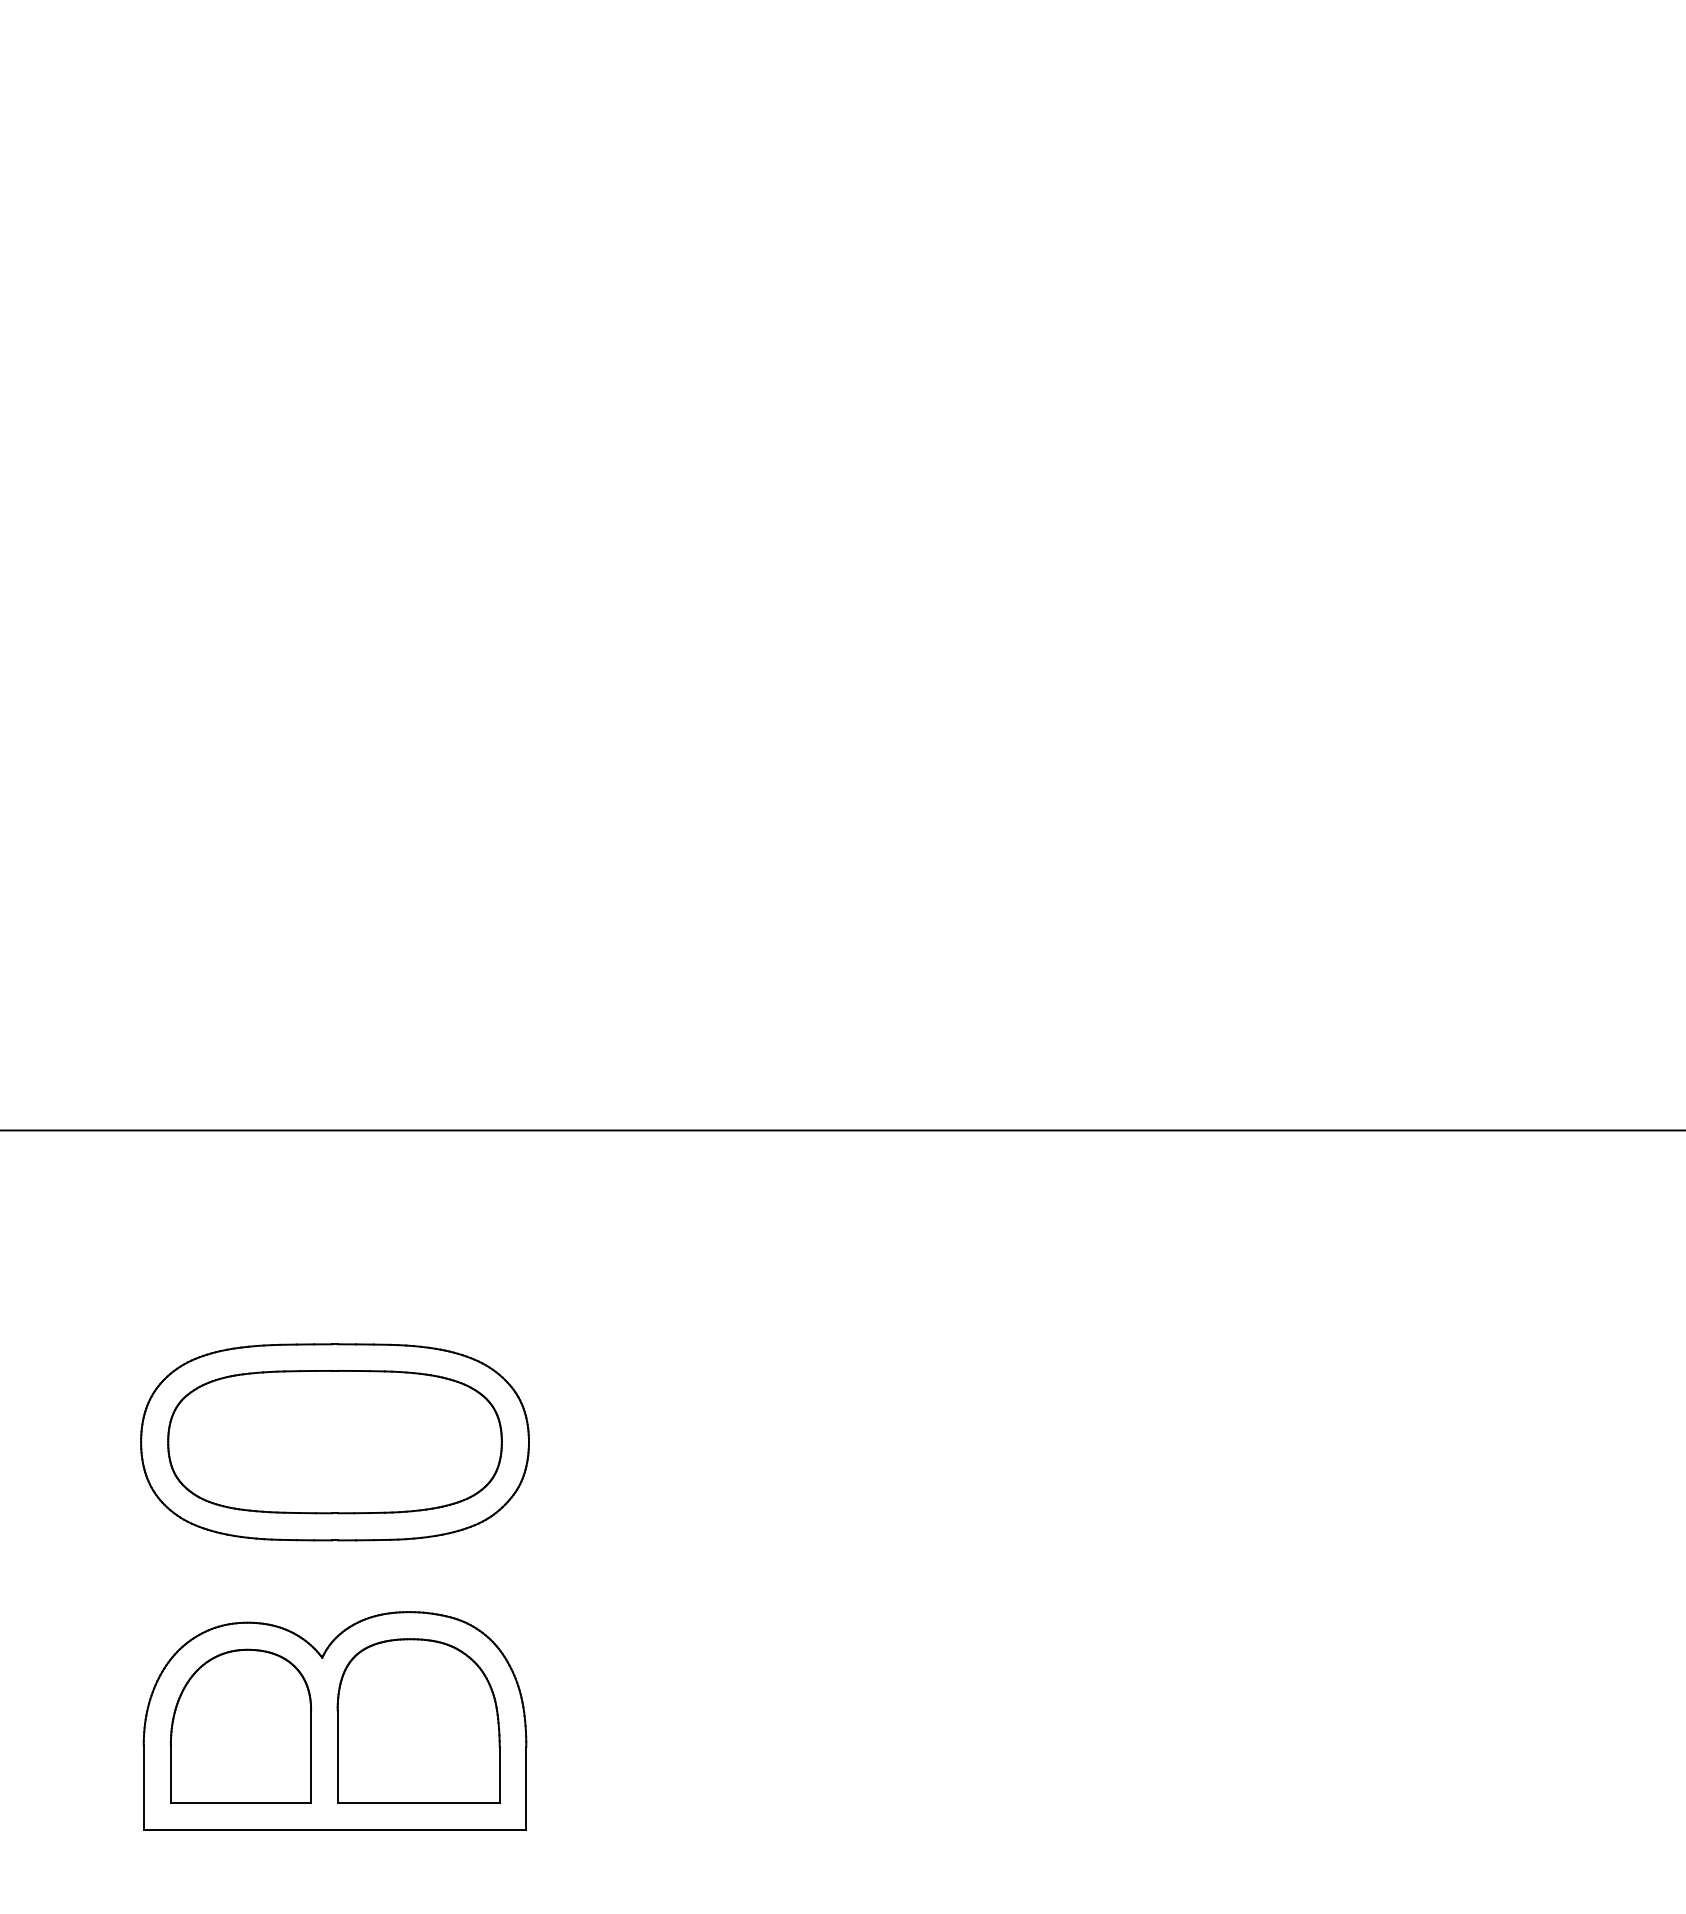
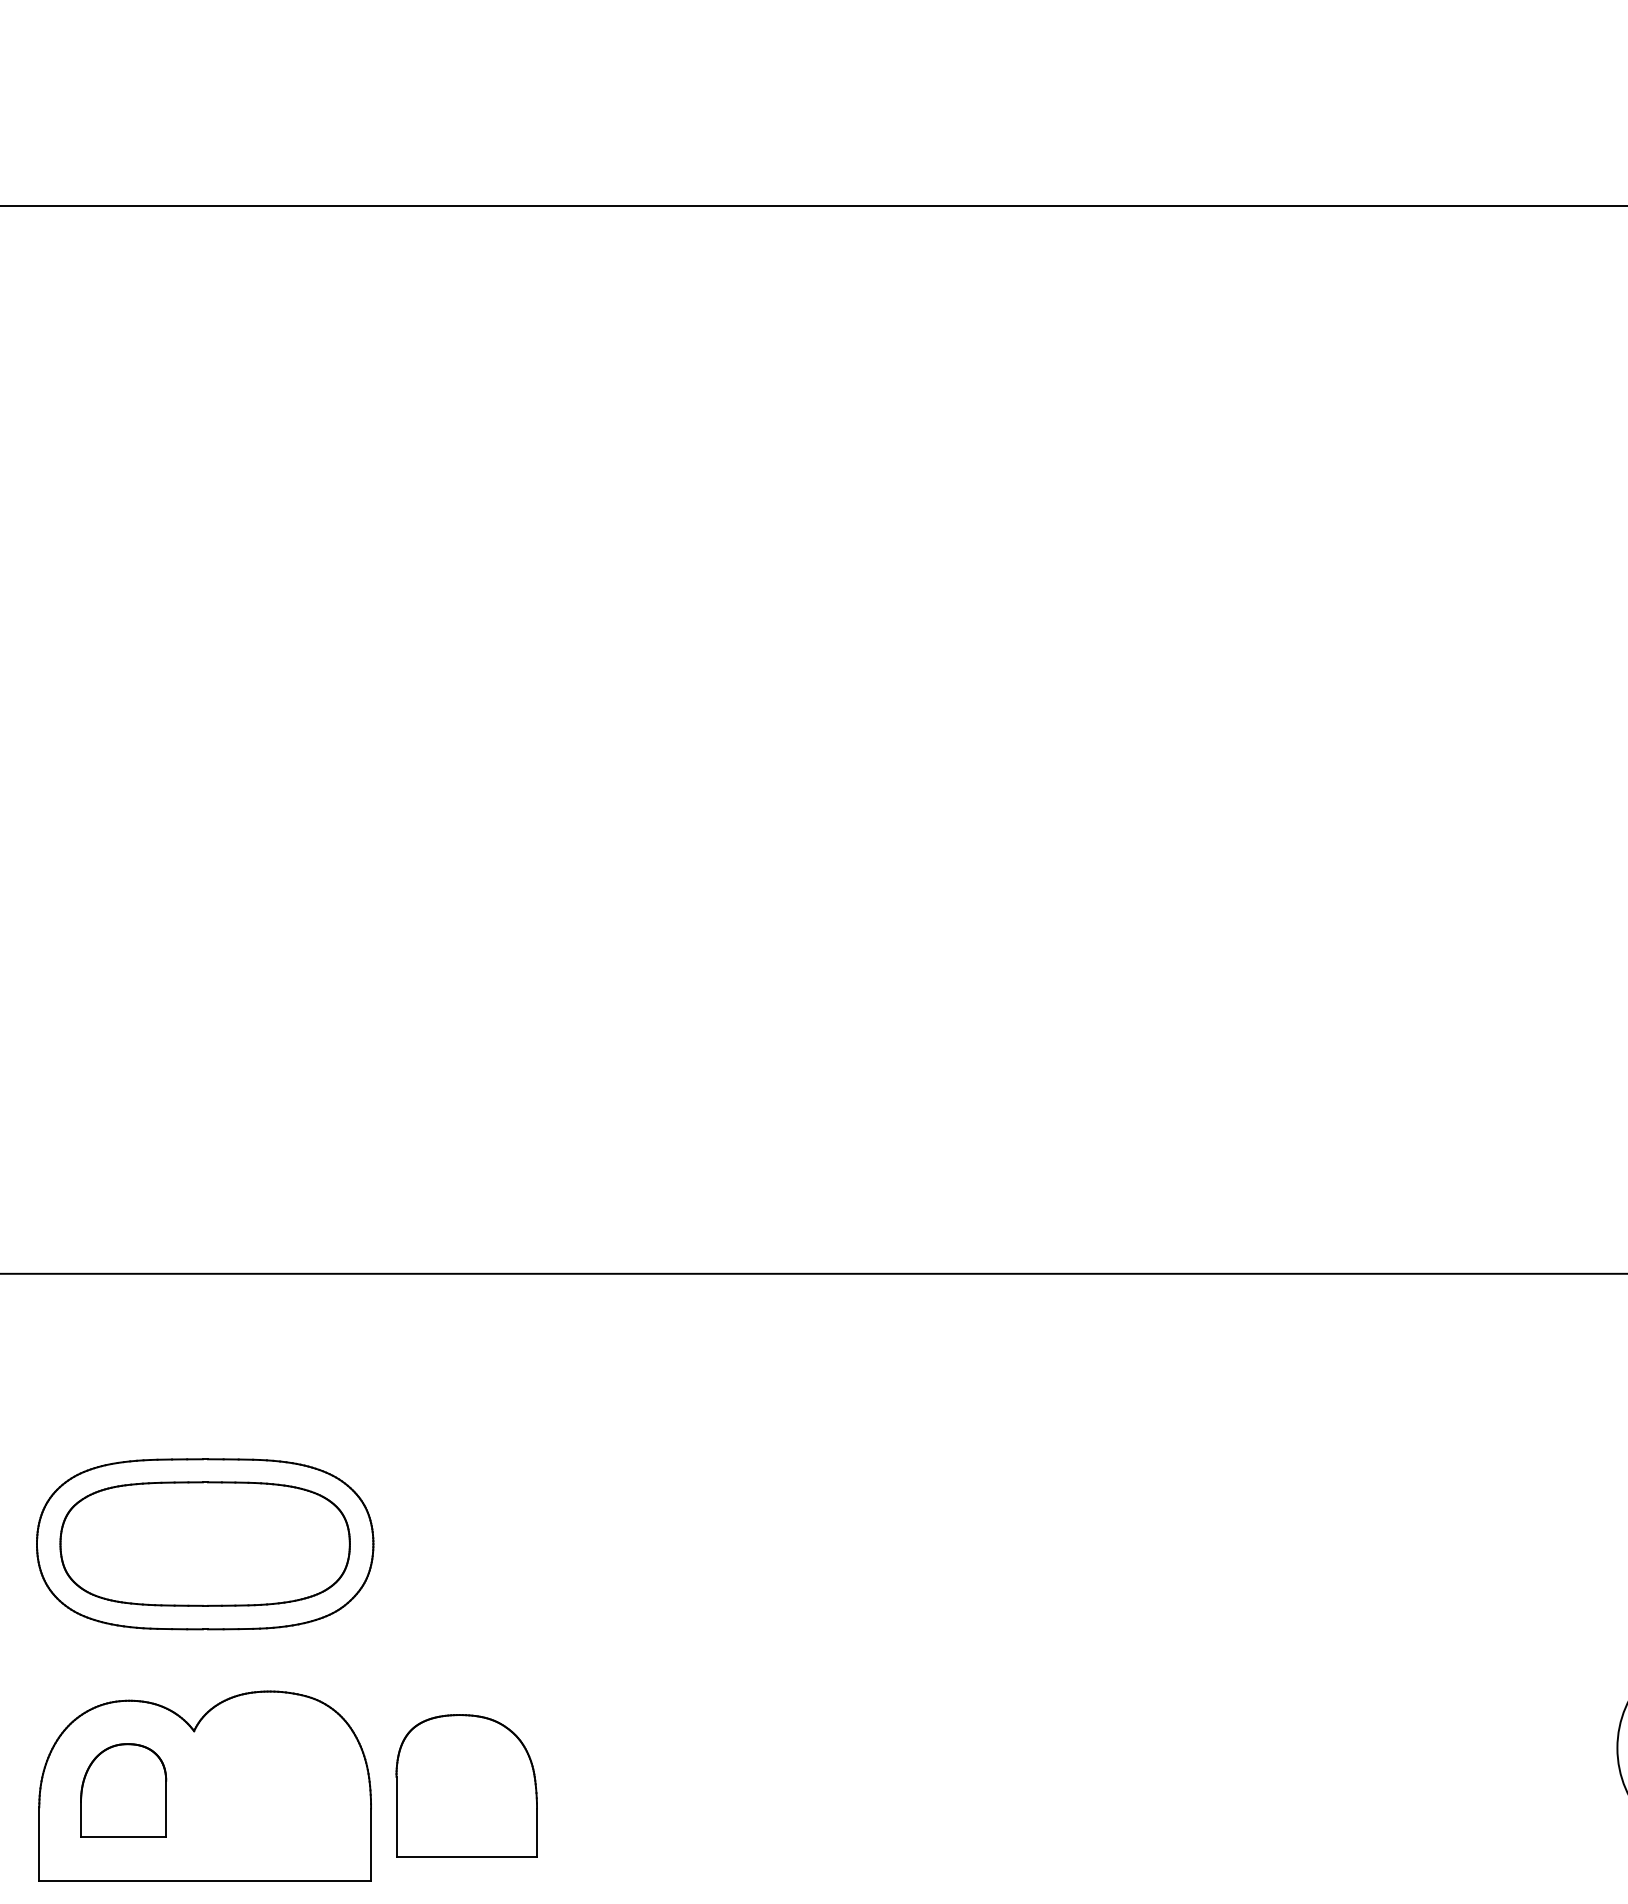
part: (418, 1720) -> (466, 1785), moved
part: (240, 1726) -> (123, 1790), size x0.7

